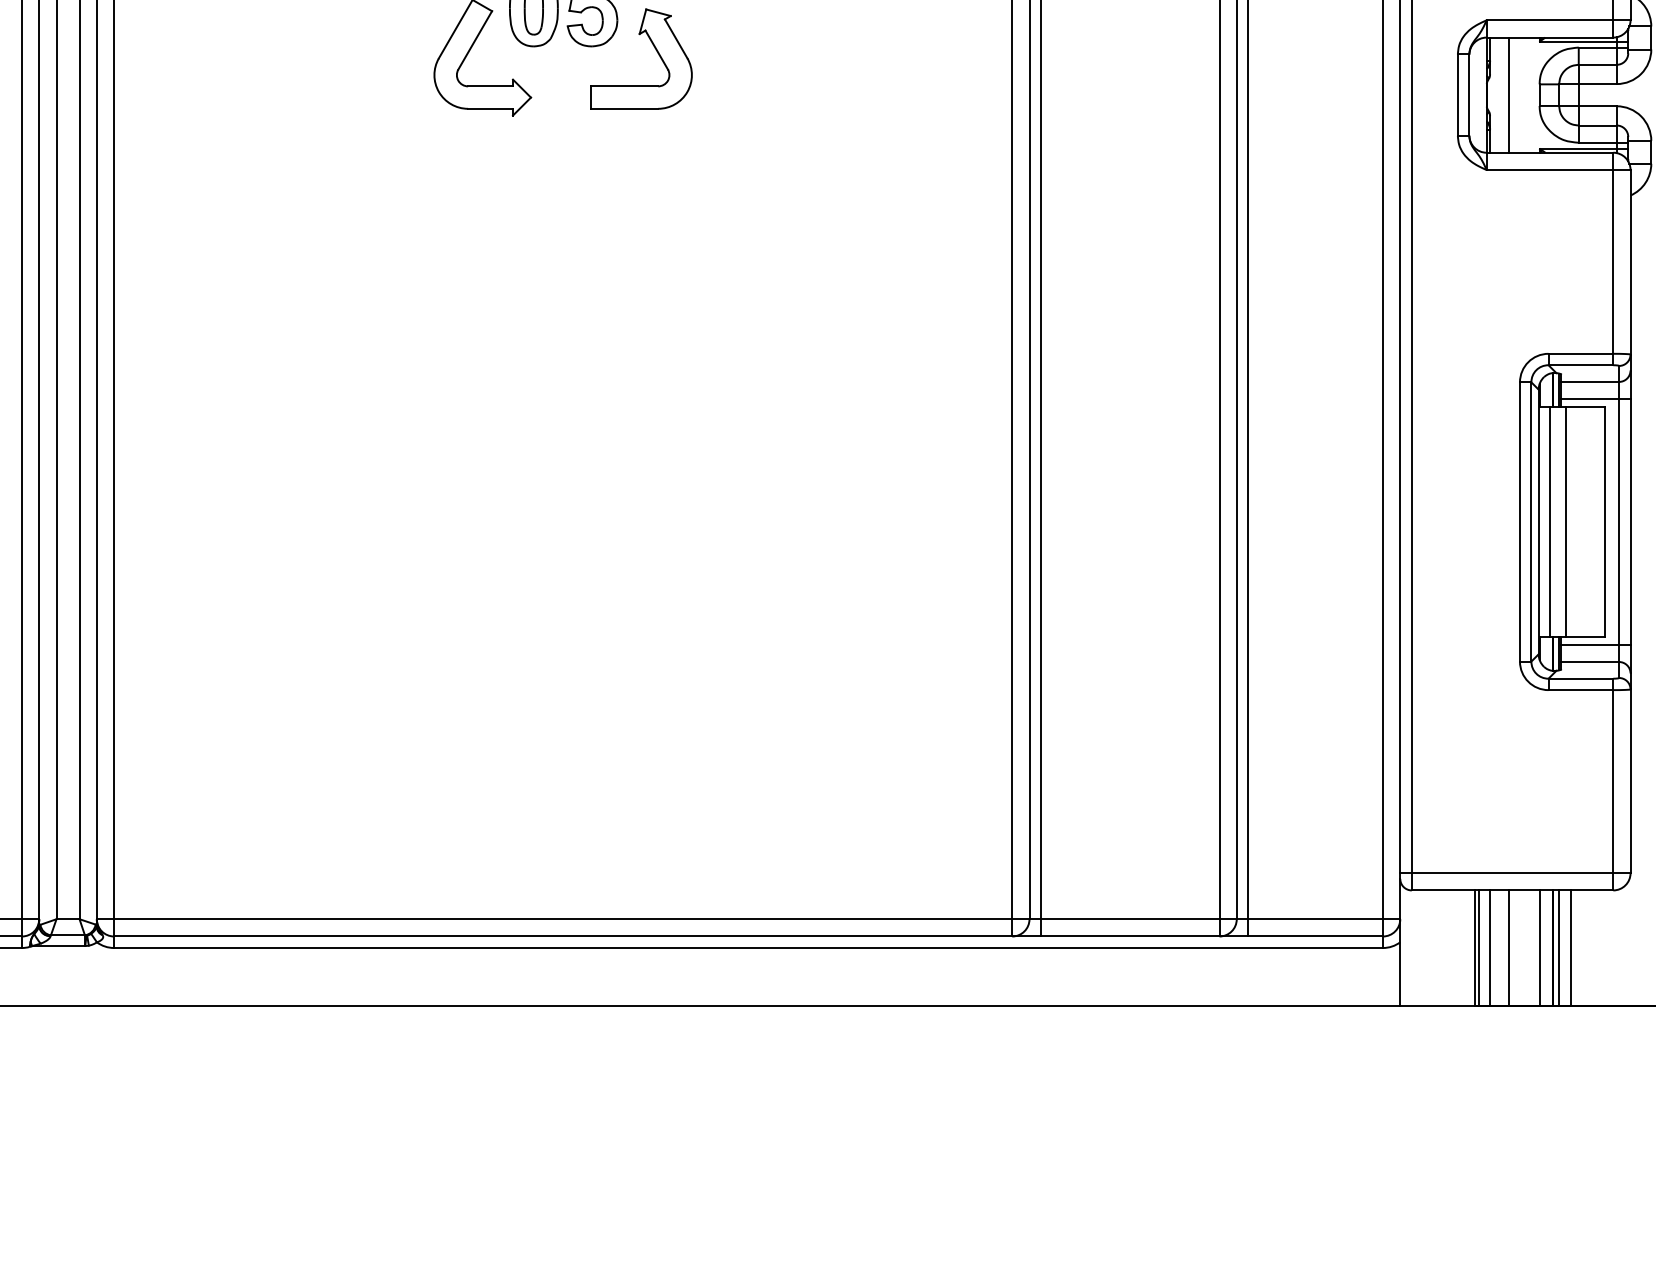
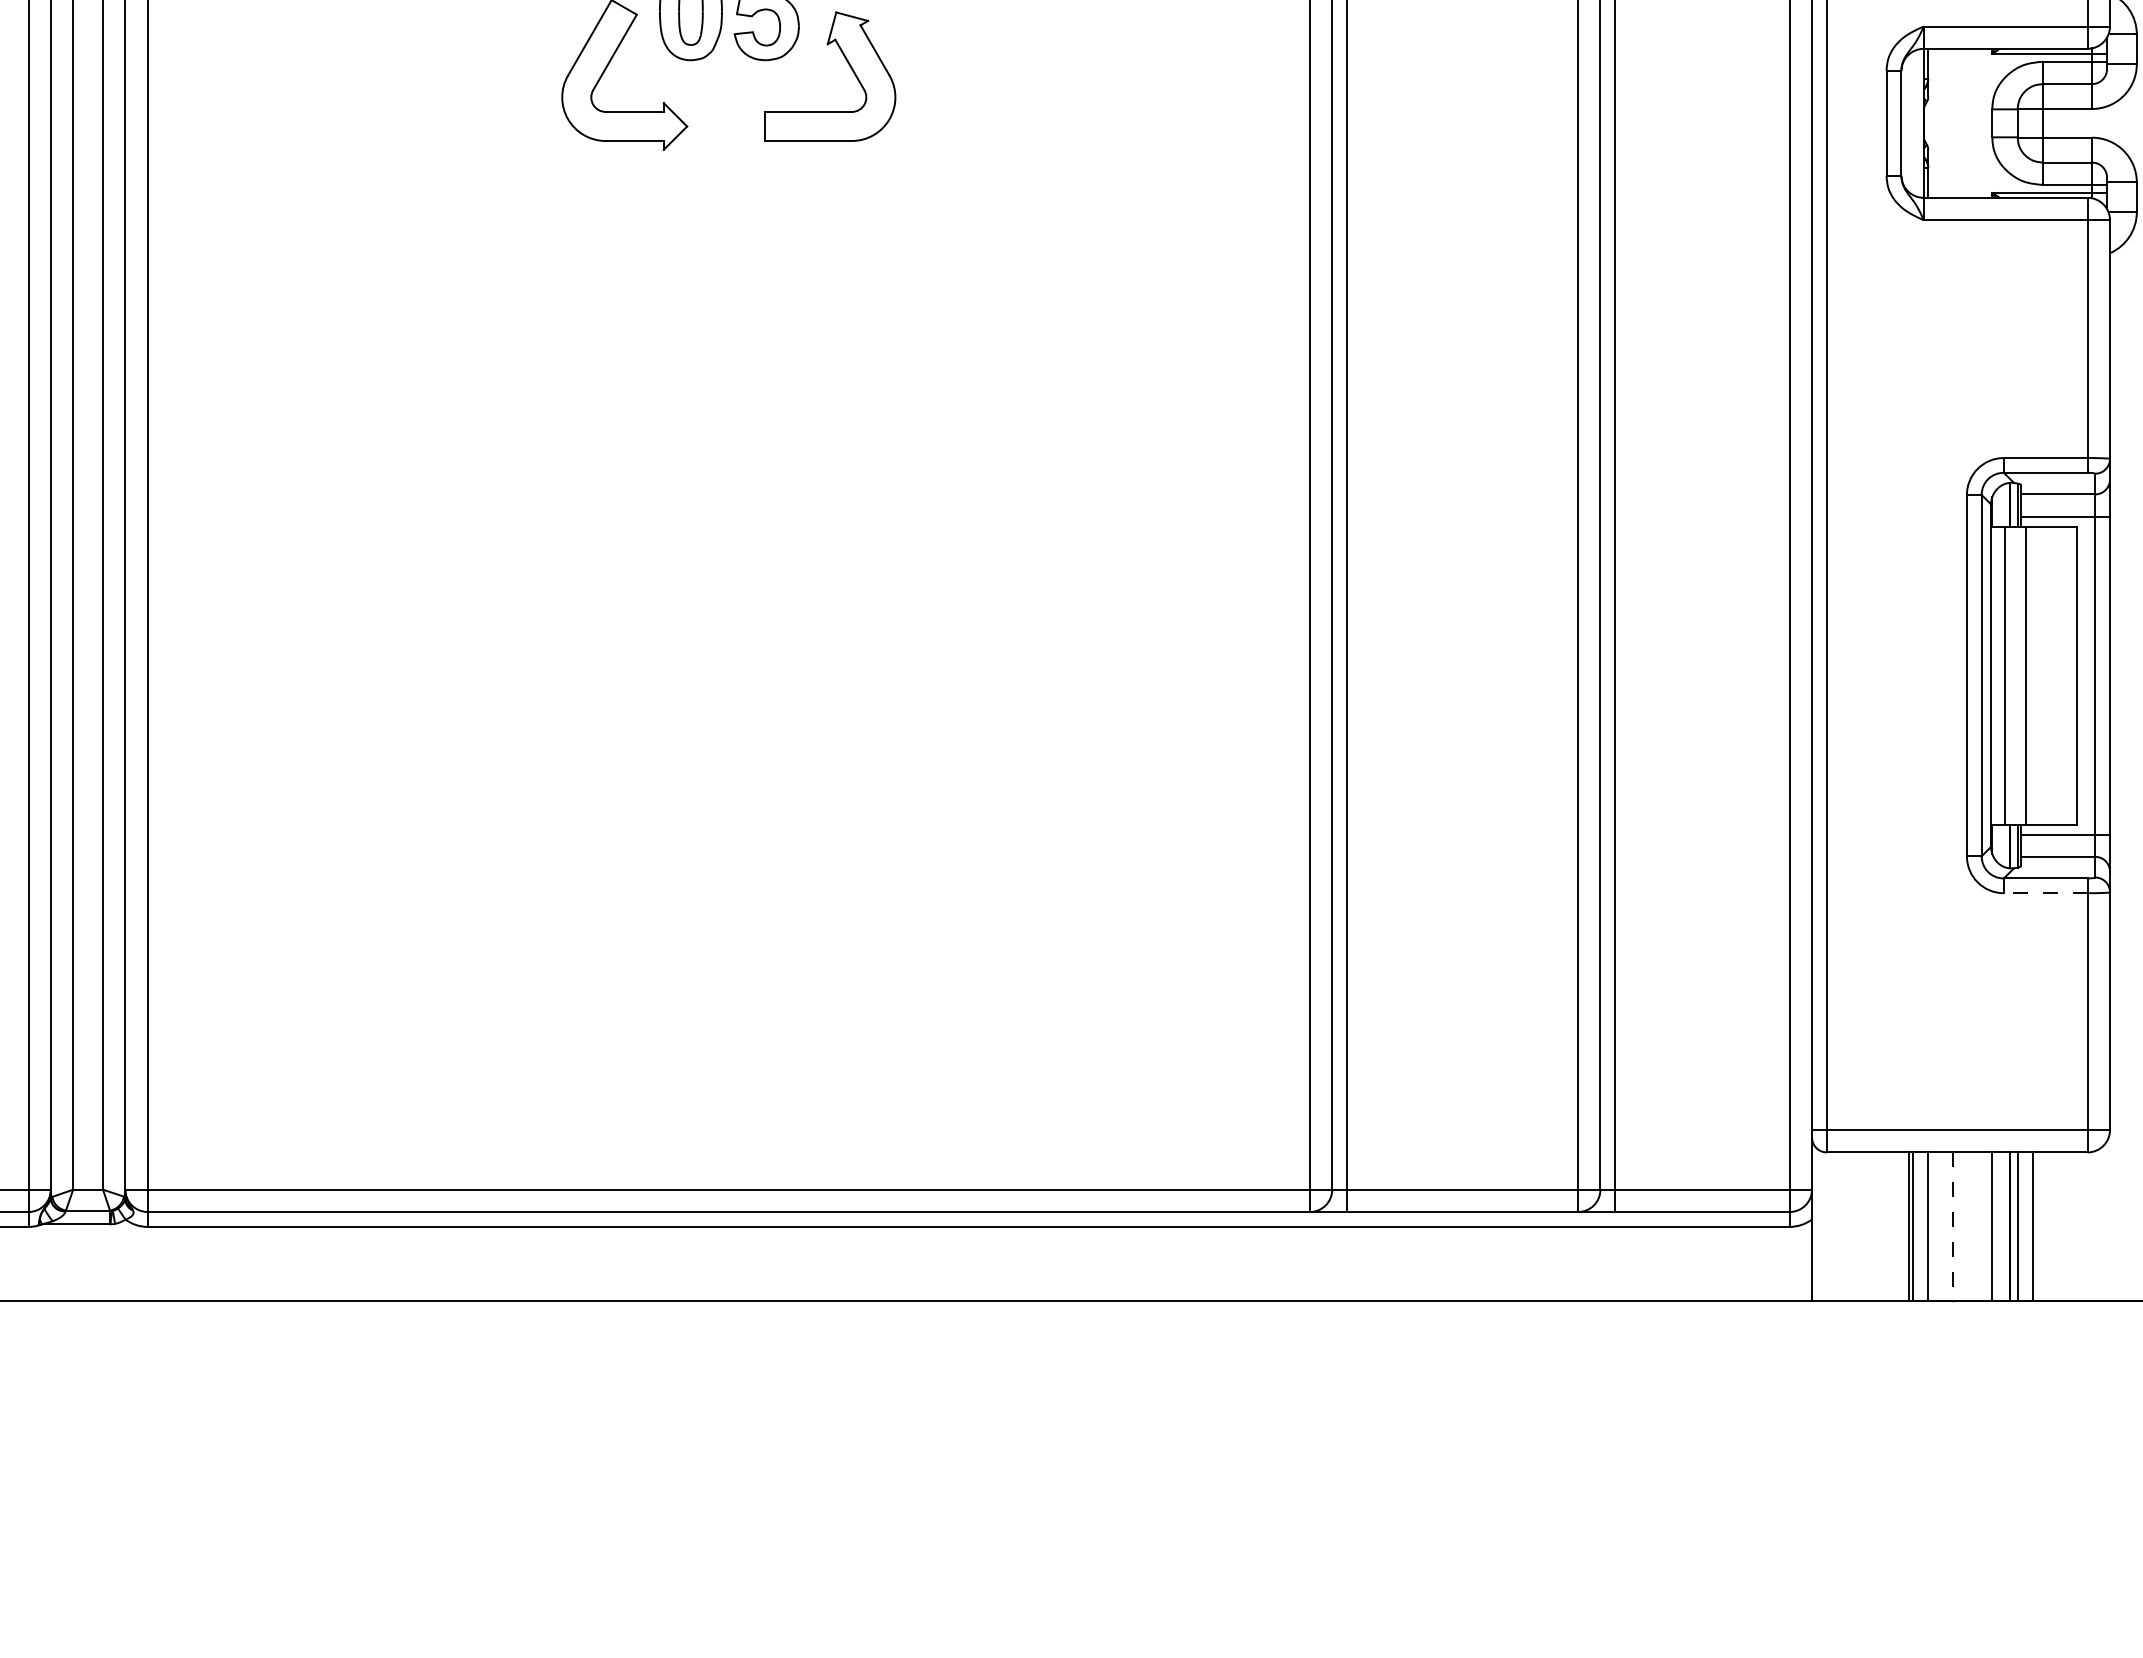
line: (1509, 94) -> (1953, 122), removed
line: (1580, 690) -> (2045, 893), solid -> dashed
line: (1509, 948) -> (1953, 1227), solid -> dashed

